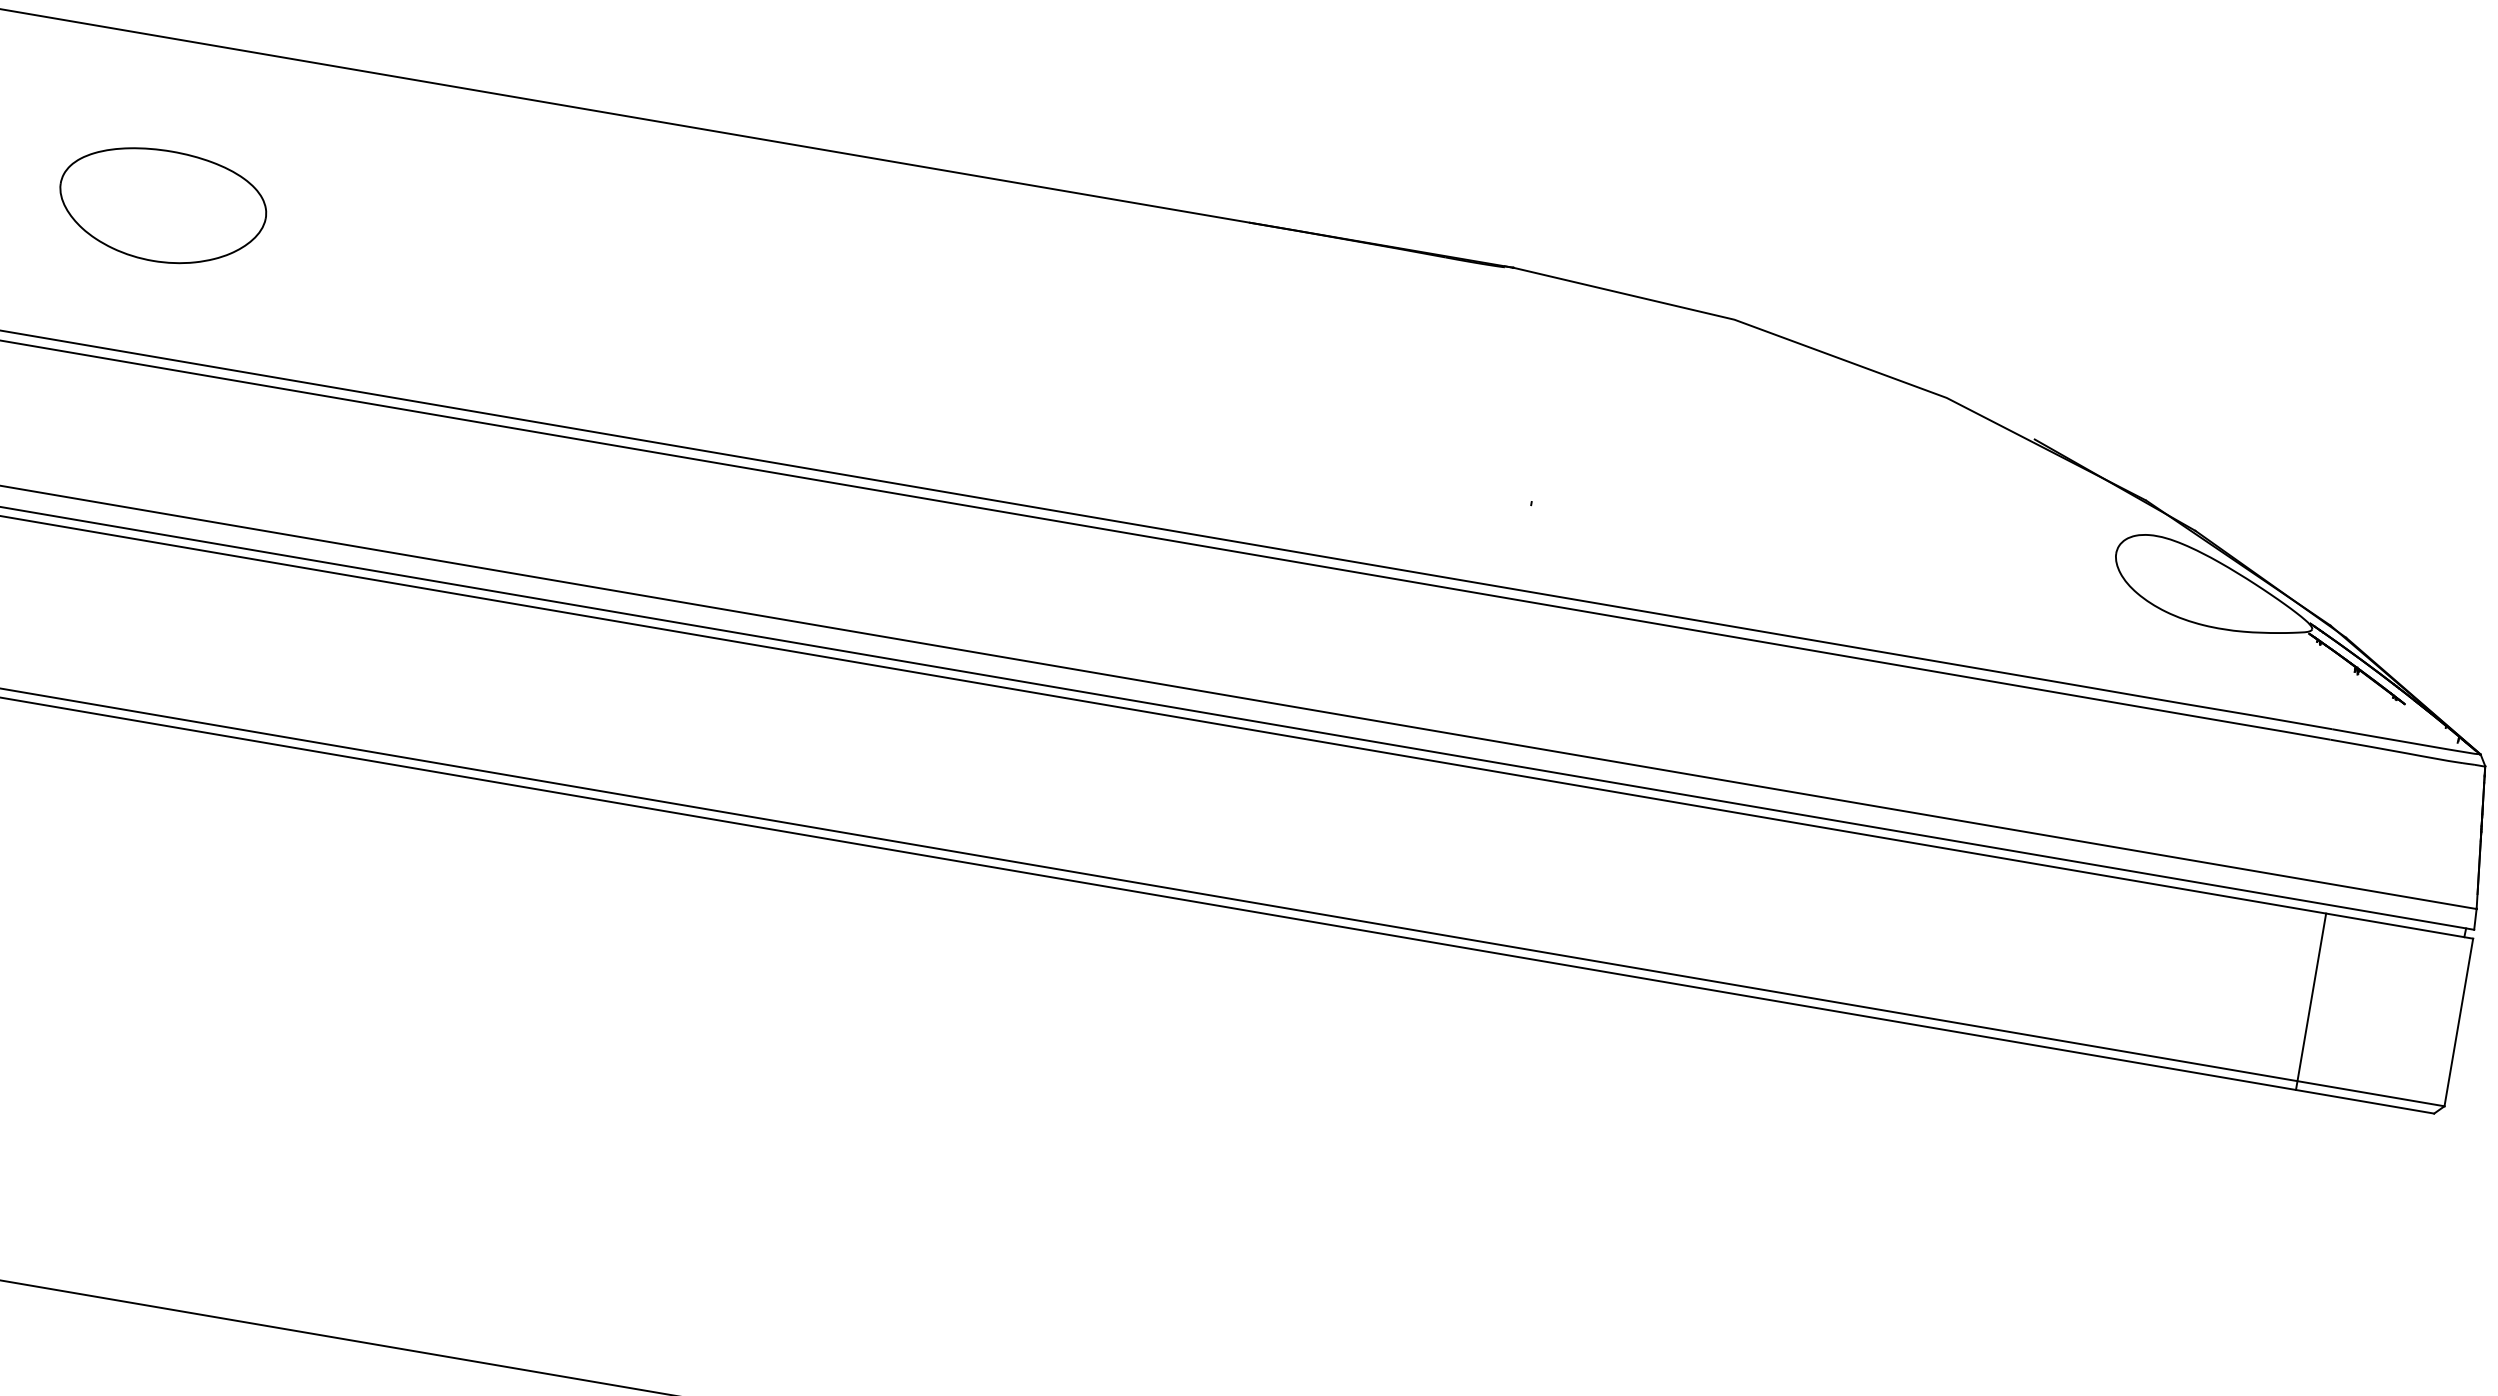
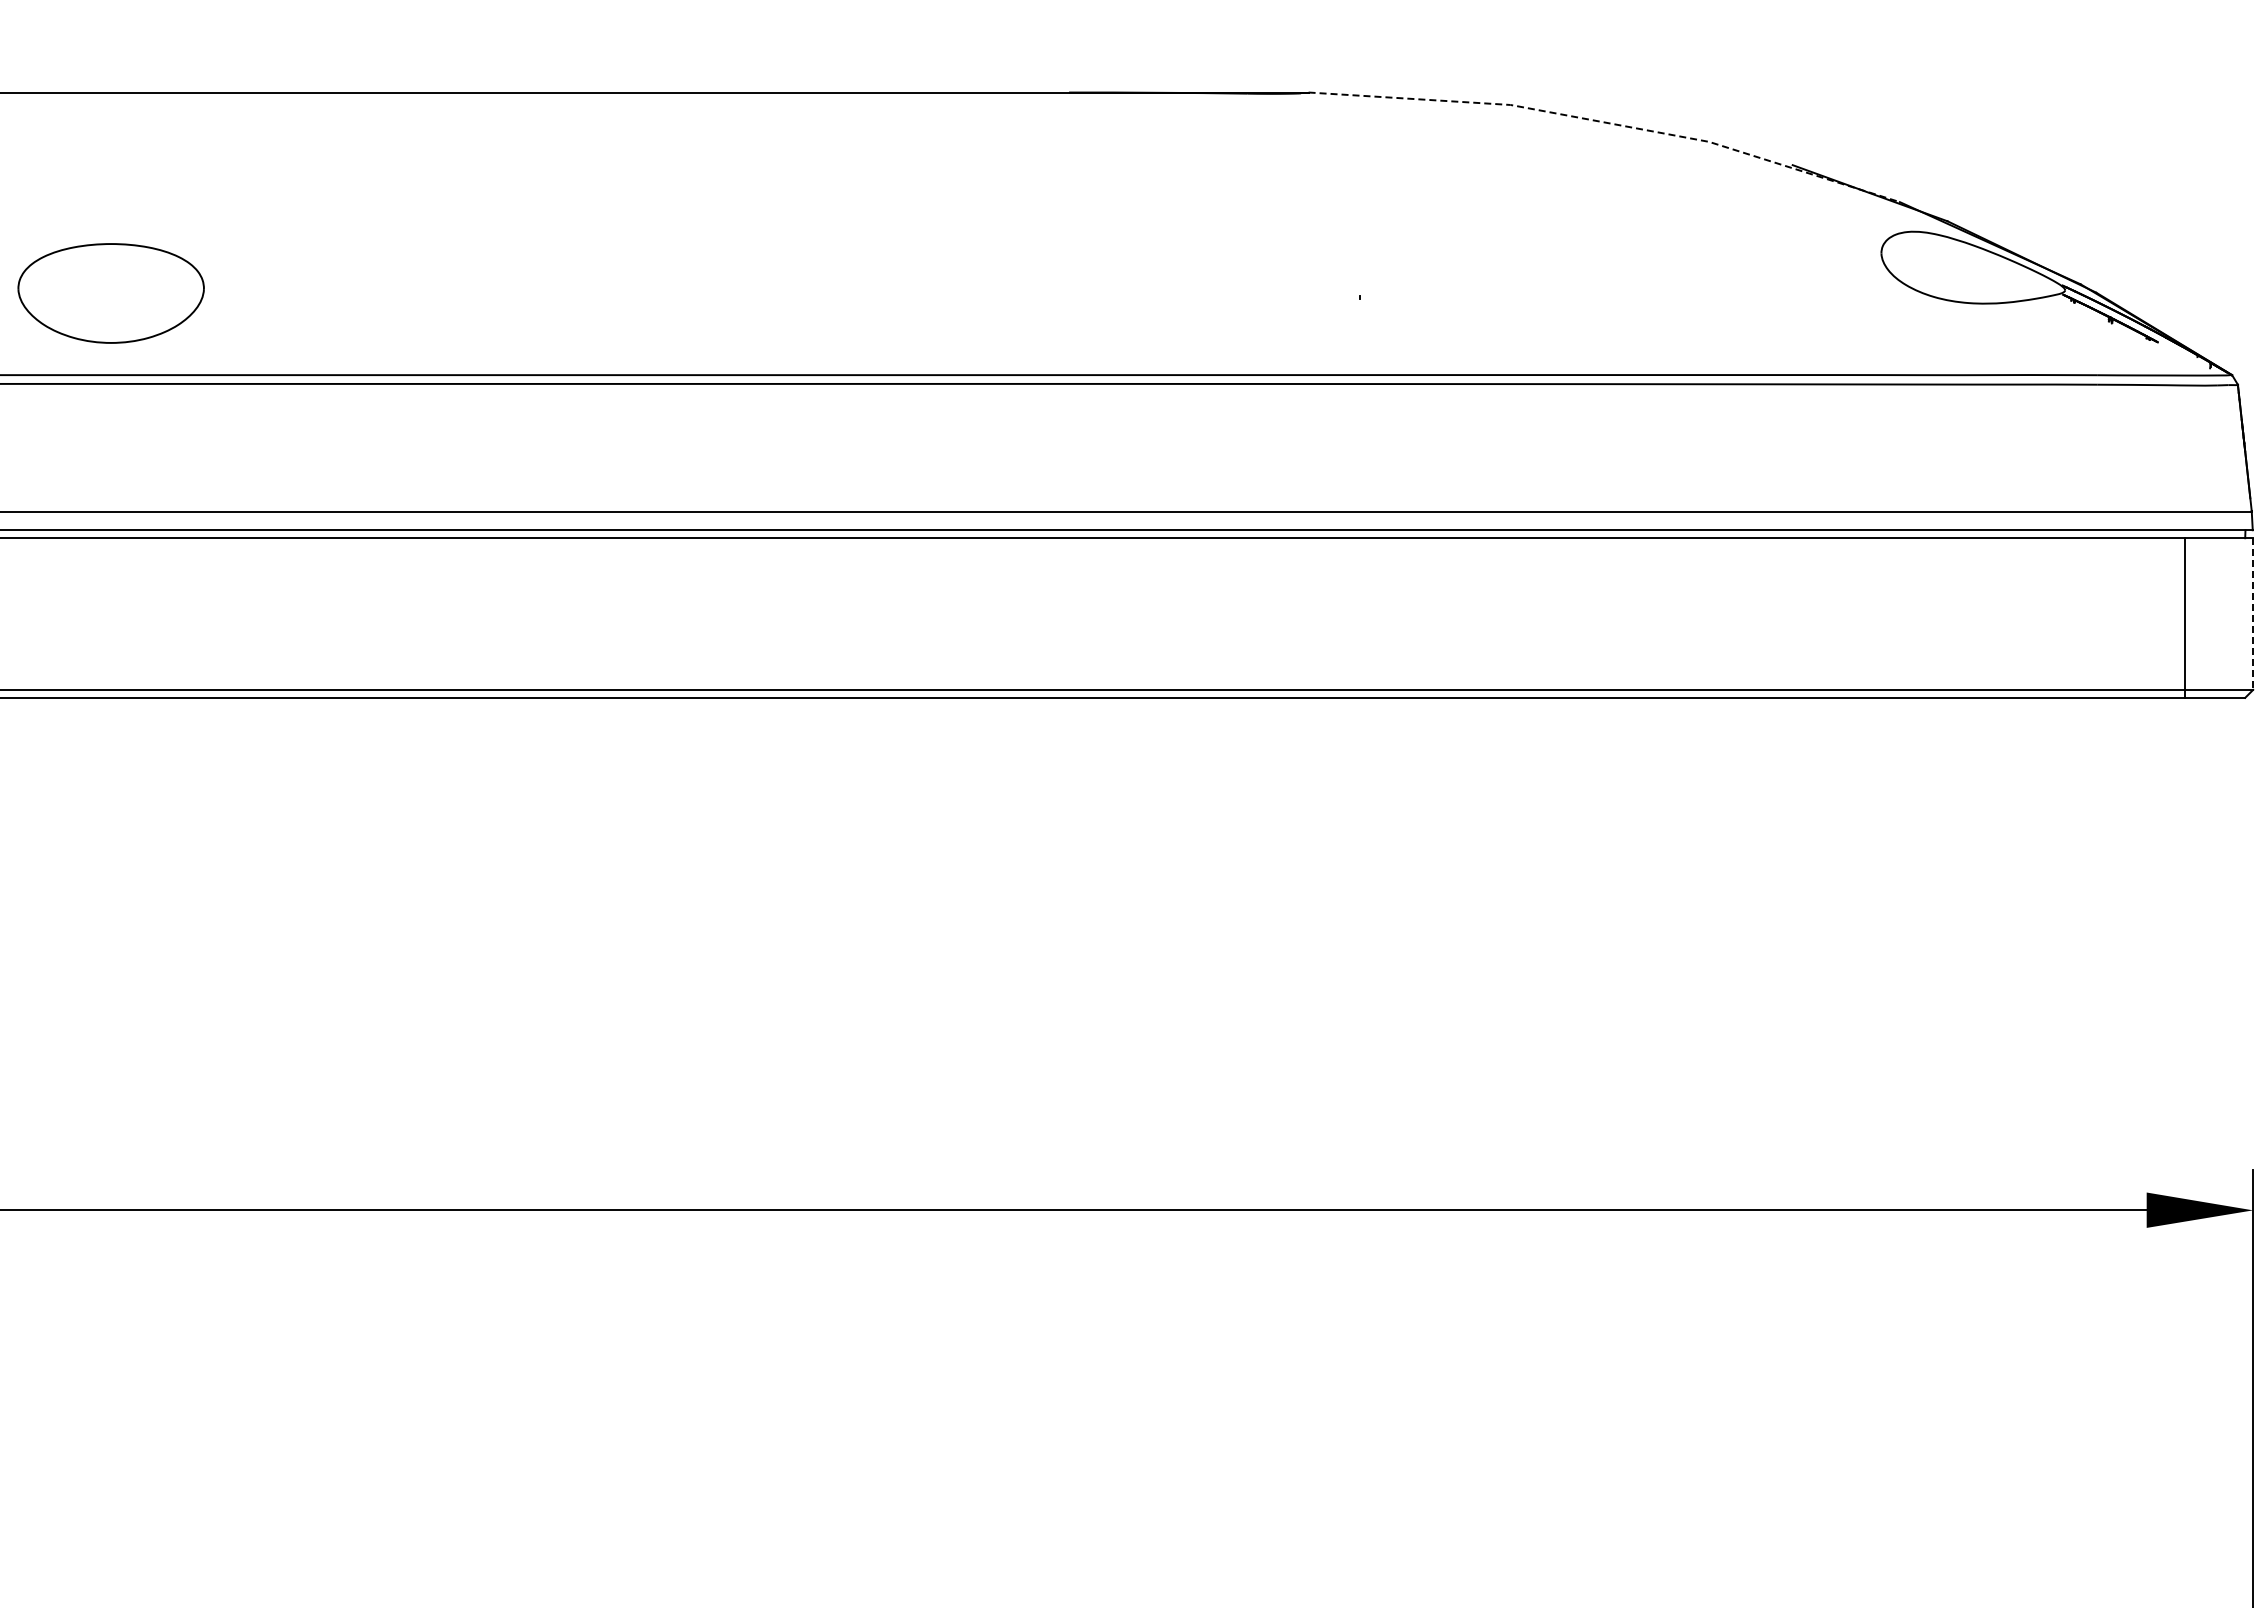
part: (161, 206) -> (110, 293), moved
line: (1839, 358) -> (1608, 123), solid -> dashed
line: (2311, 1001) -> (2185, 617), moved
line: (2459, 1023) -> (2253, 614), solid -> dashed

